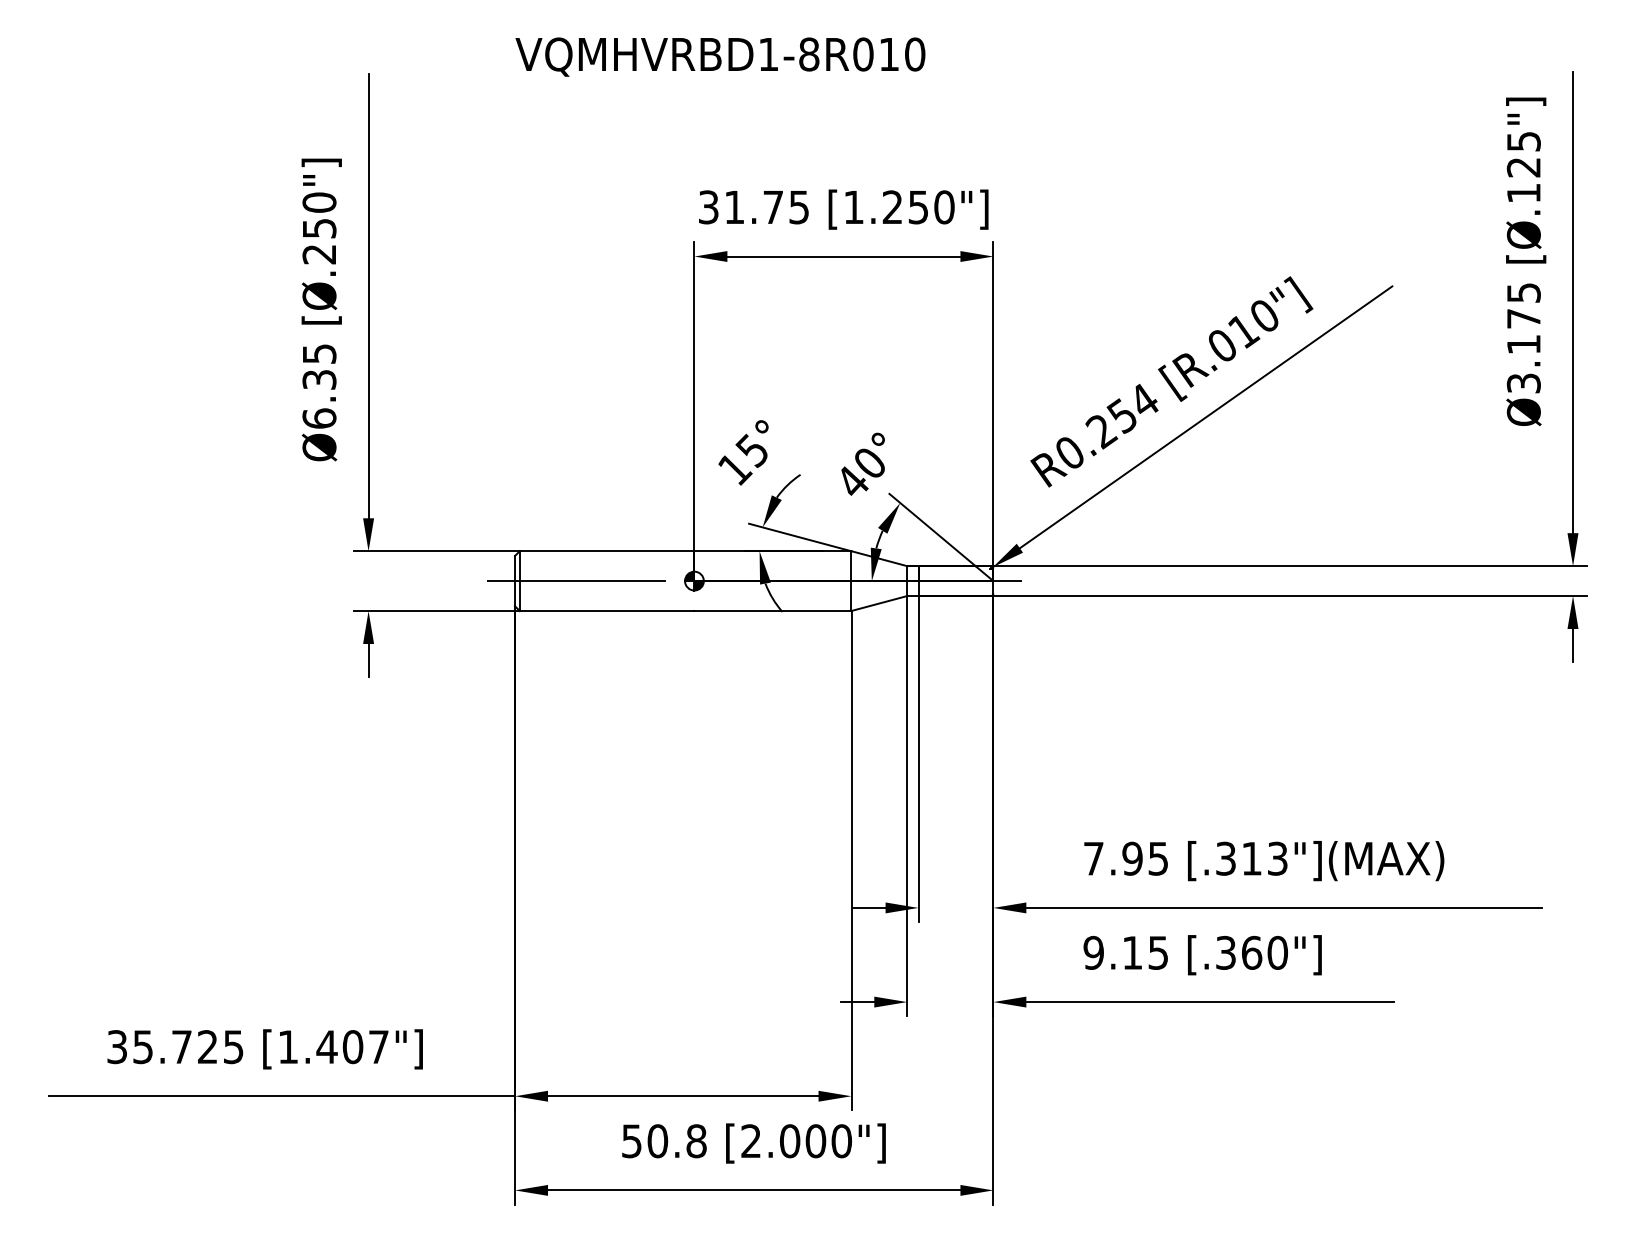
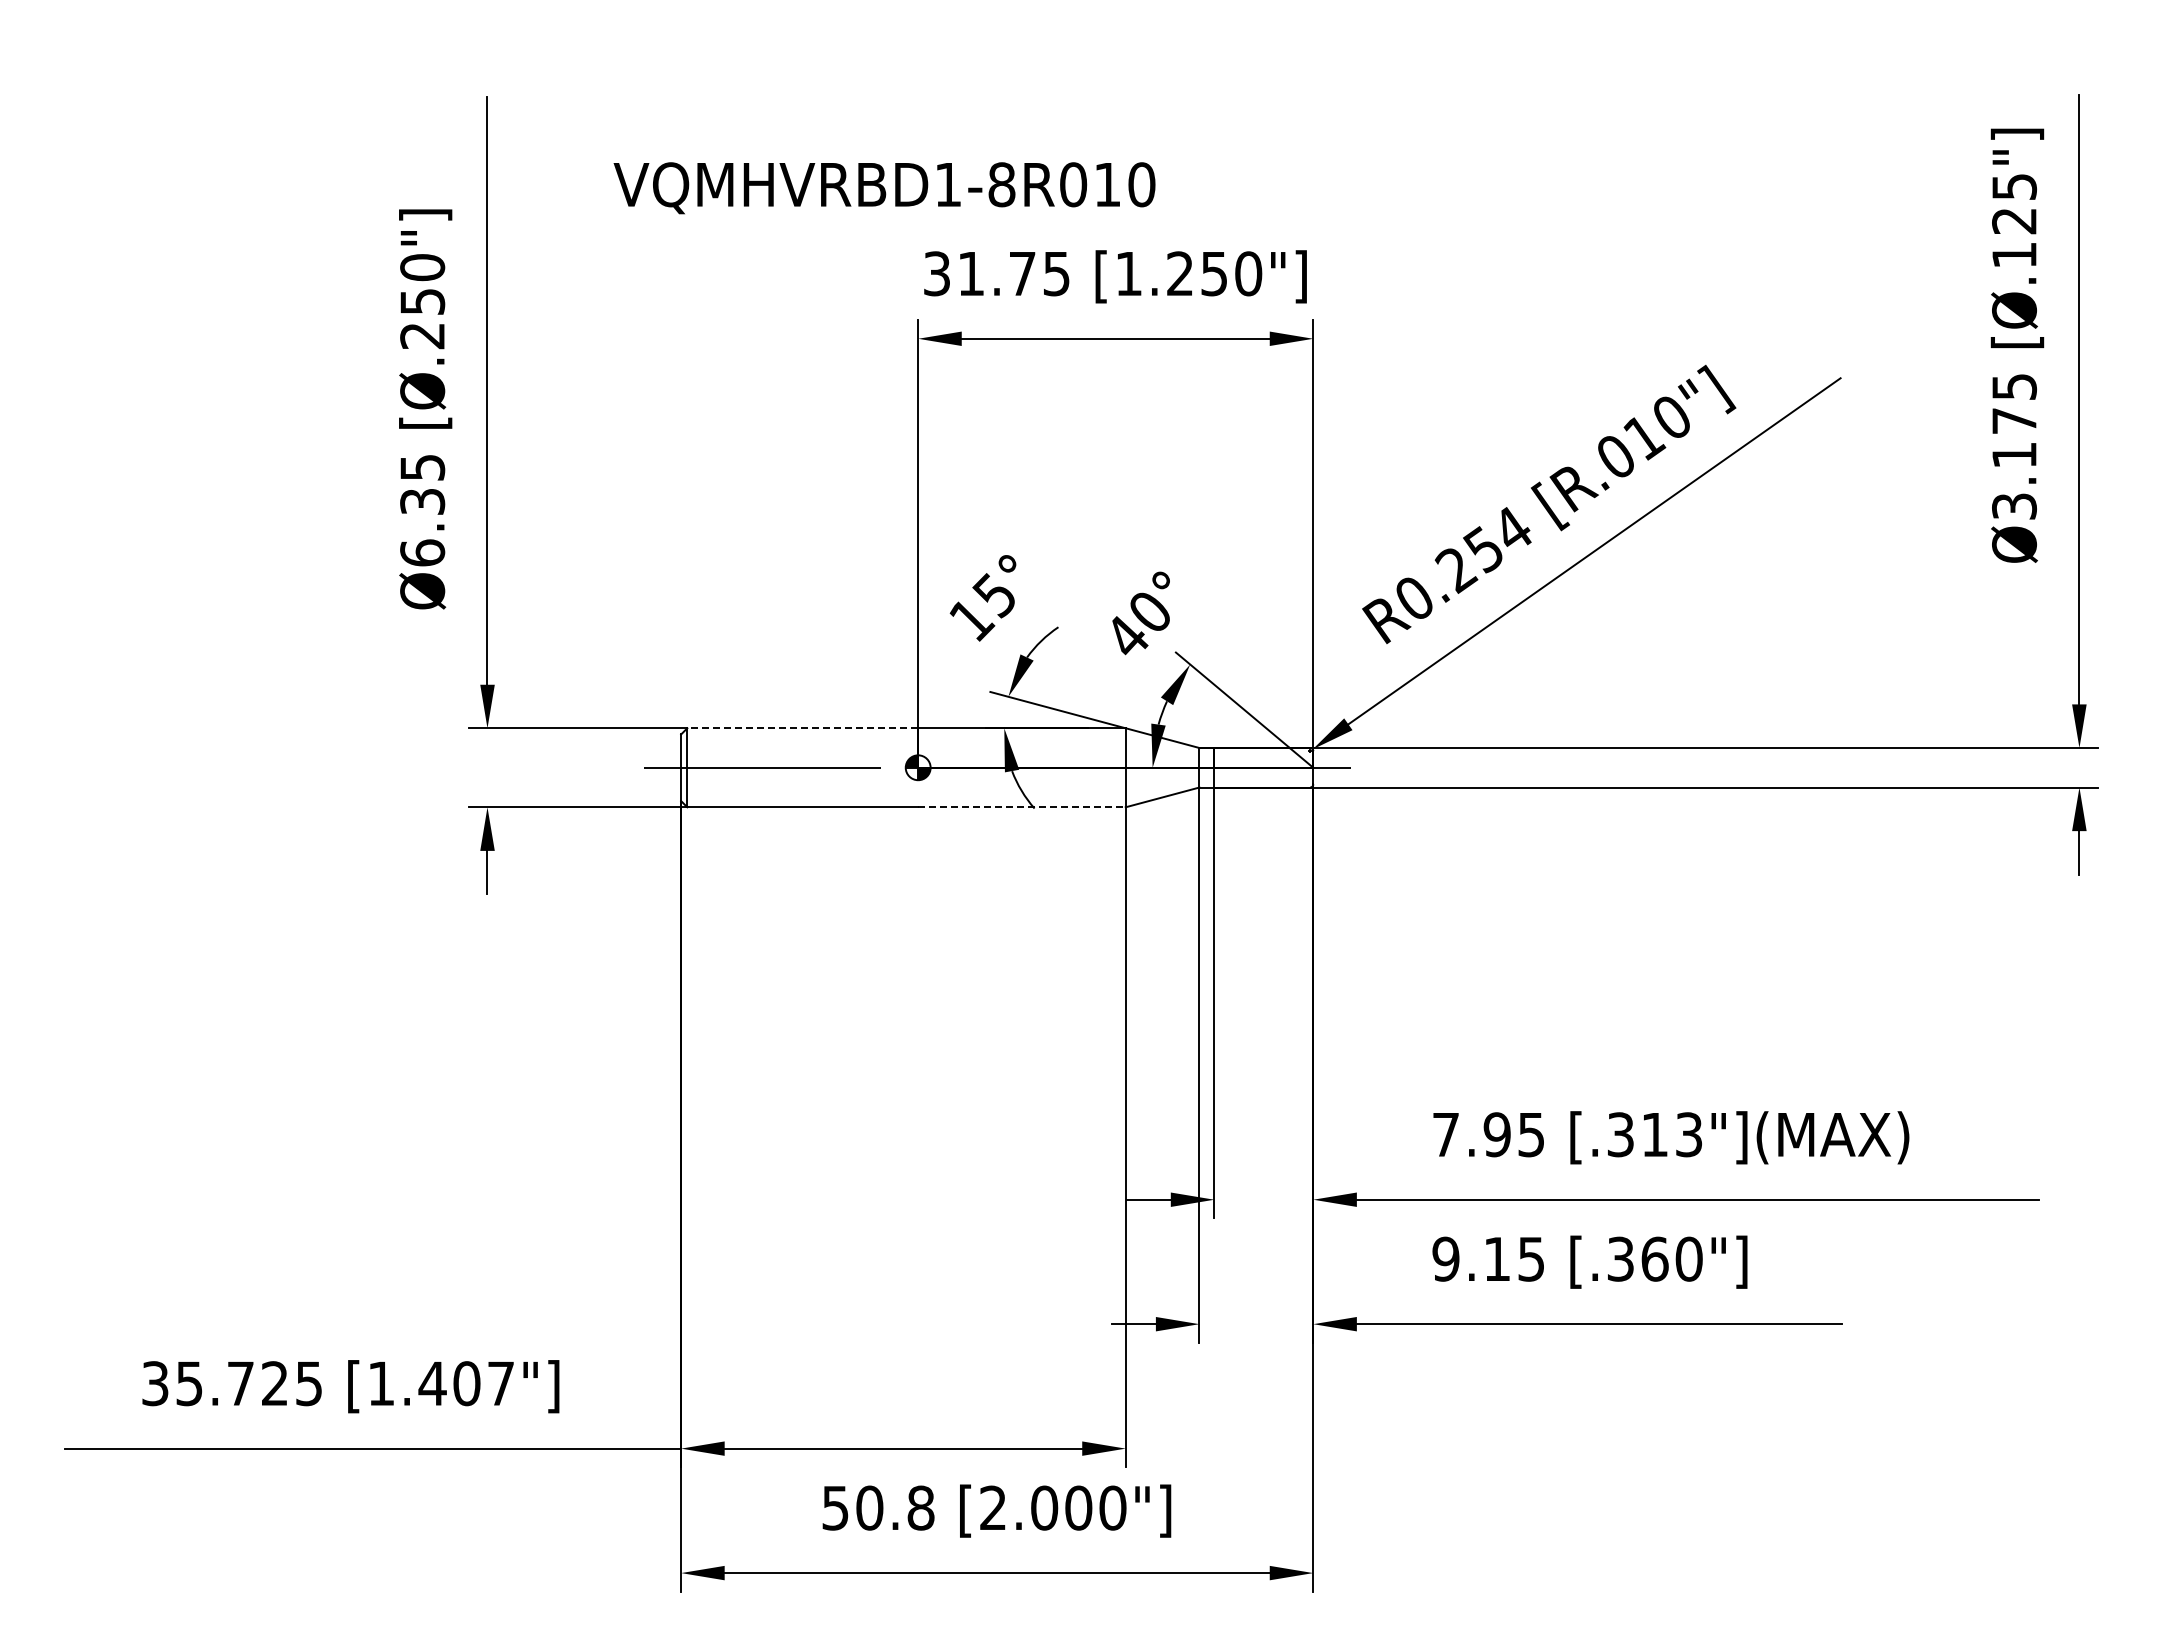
text: (720, 57) -> (884, 188), moved
line: (606, 551) -> (802, 728), solid -> dashed
line: (772, 611) -> (1021, 807), solid -> dashed

